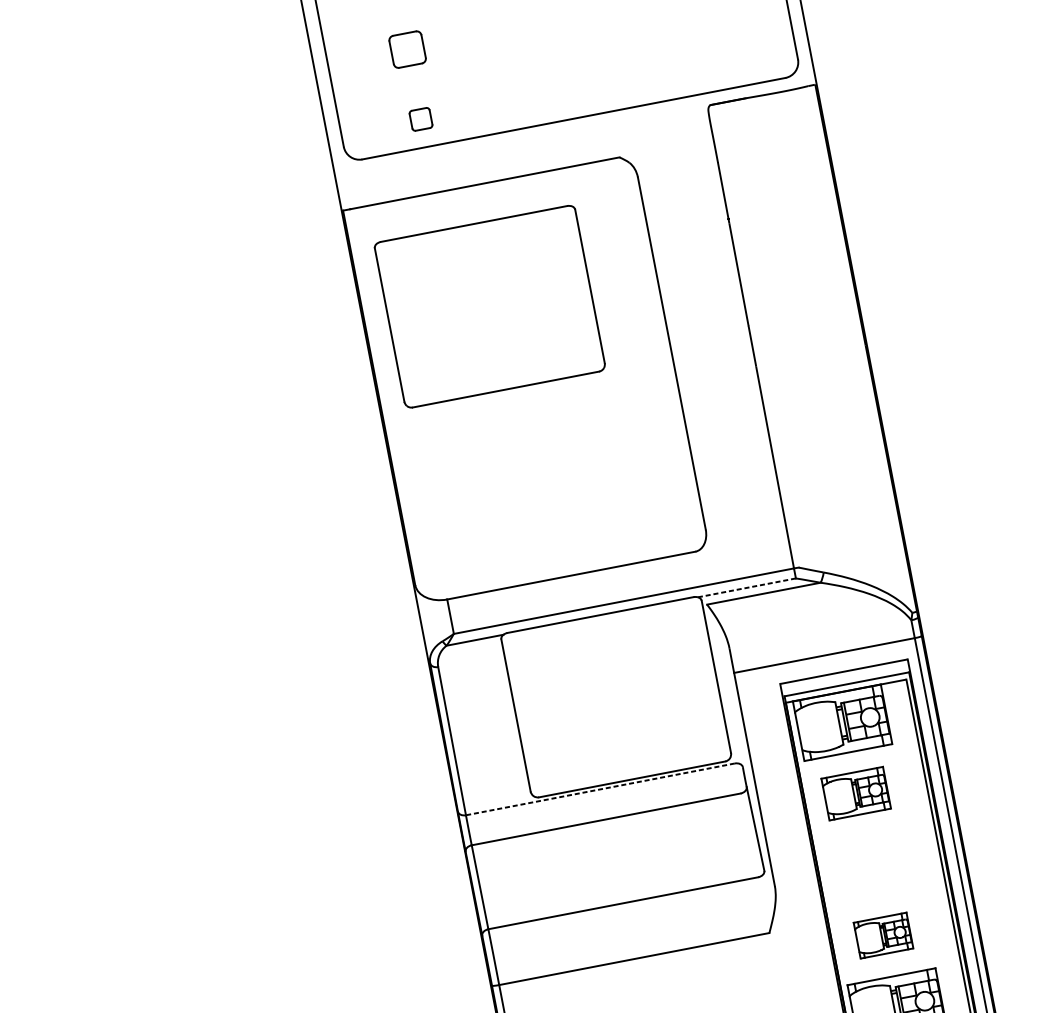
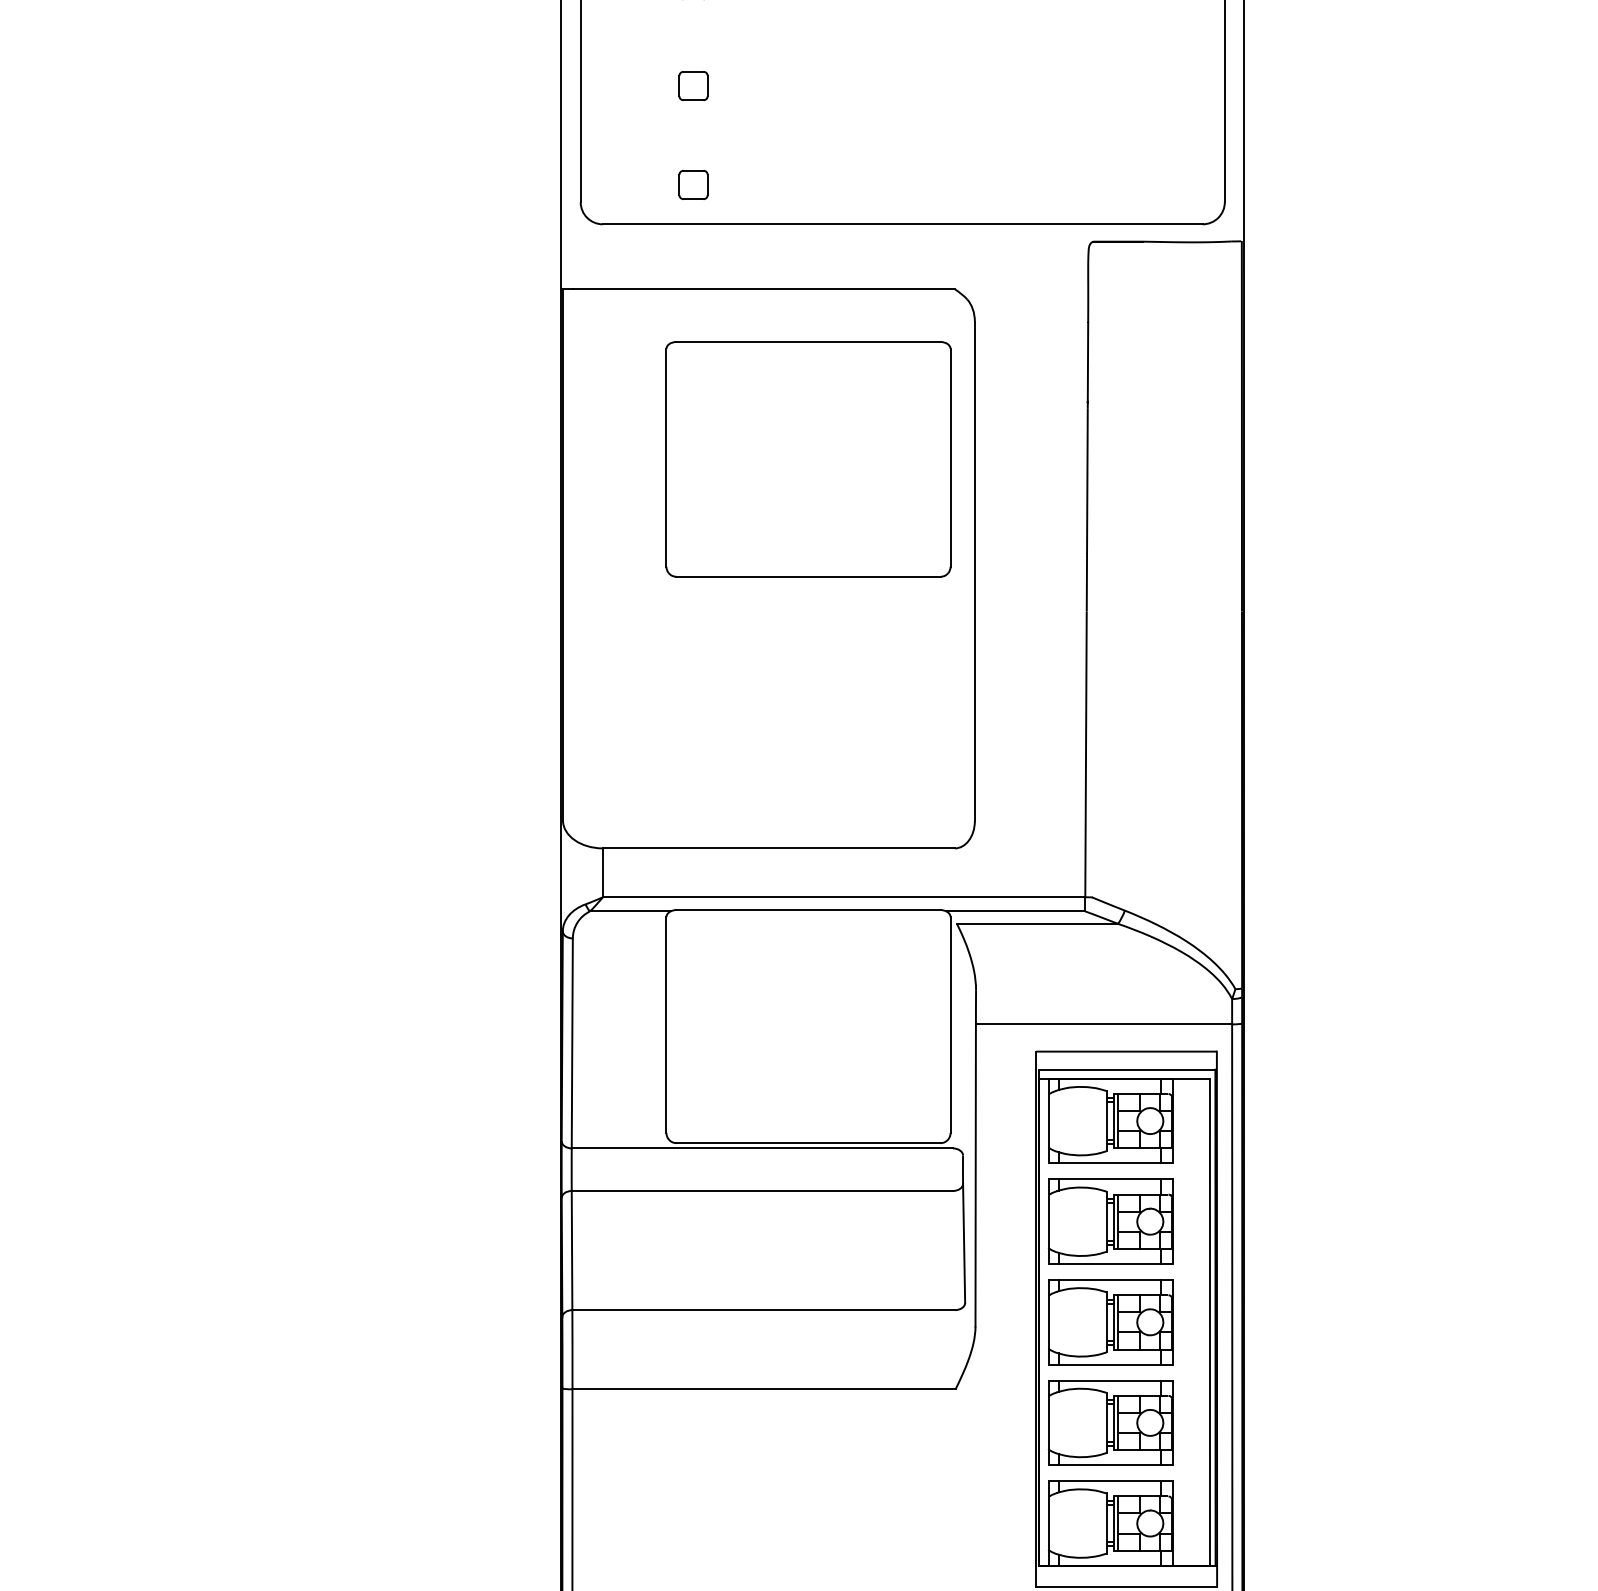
part: (407, 49) -> (693, 85), size x0.62
part: (490, 306) -> (808, 459), moved
line: (746, 587) -> (1015, 911), dashed -> solid
line: (600, 789) -> (762, 1148), dashed -> solid
part: (855, 793) -> (1110, 1221), size x1.43
part: (869, 864) -> (1110, 1322), added
part: (883, 935) -> (1110, 1422), size x1.67

